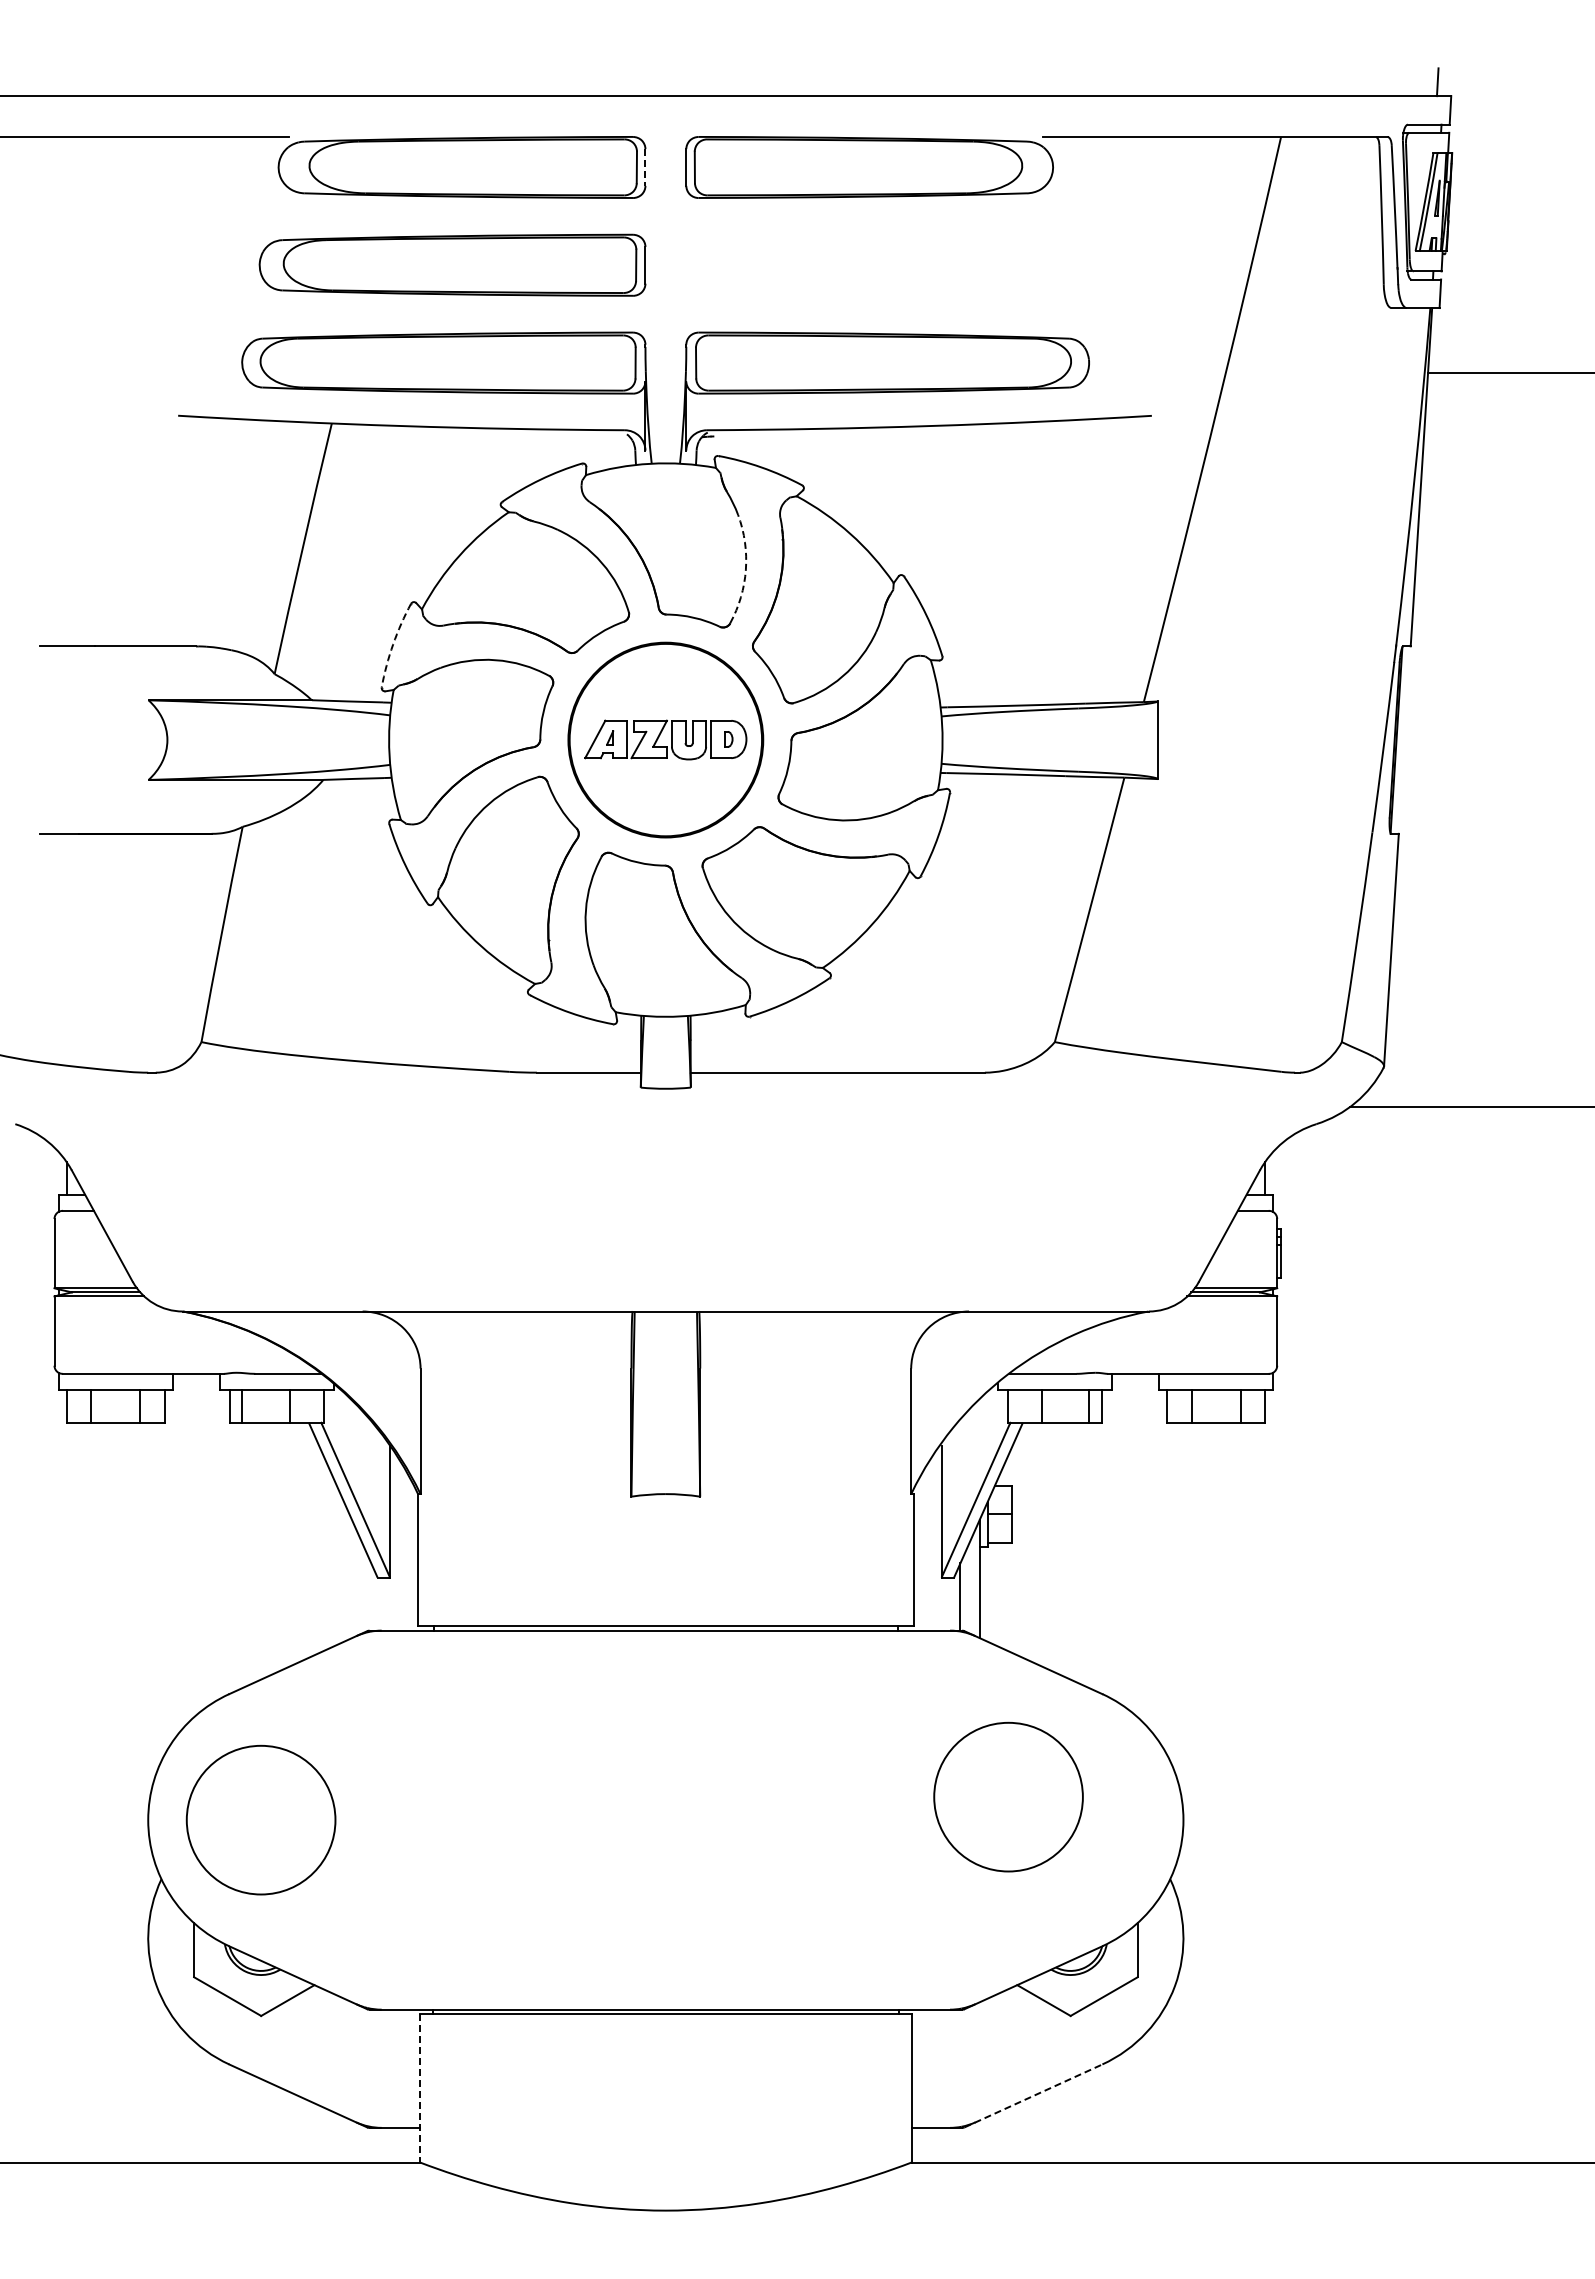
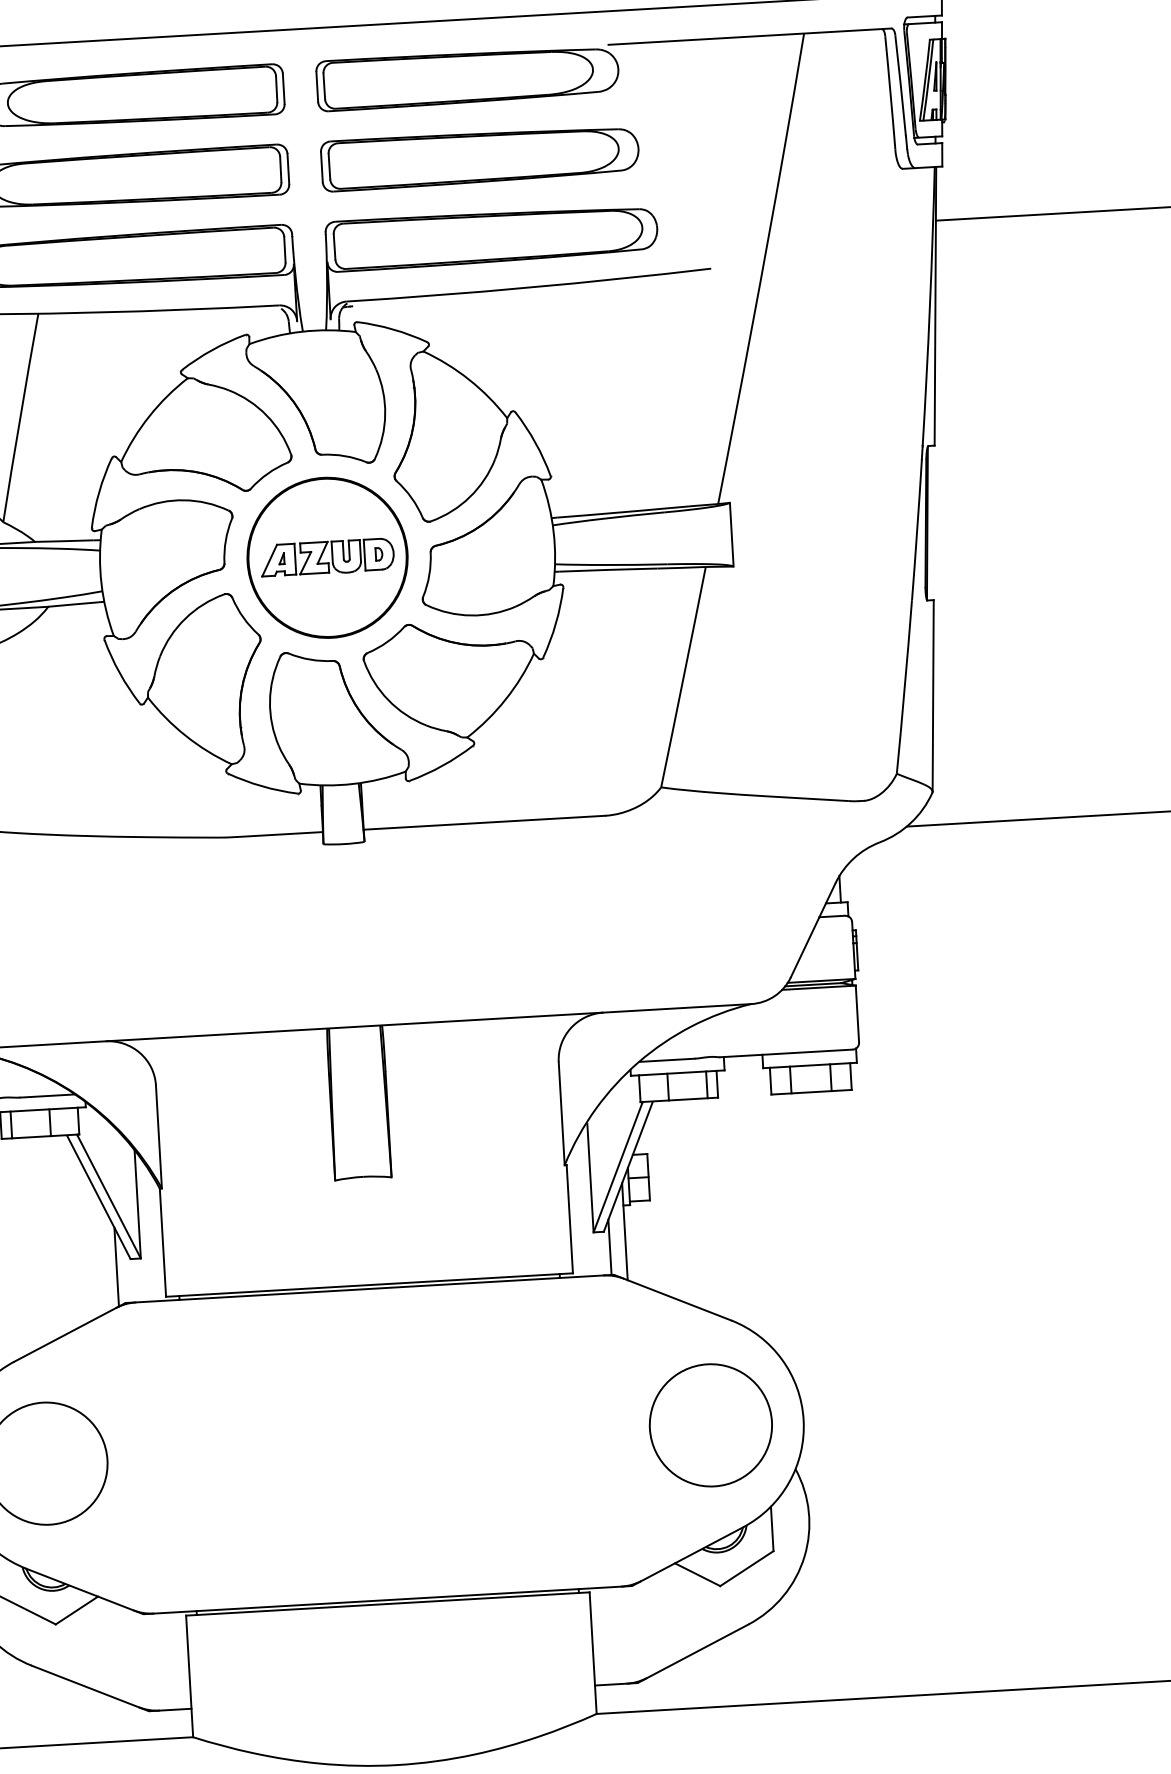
line: (645, 168) -> (283, 89), dashed -> solid
part: (878, 264) -> (479, 157), added
arc: (745, 569) -> (384, 414), dashed -> solid
arc: (393, 644) -> (99, 492), dashed -> solid
line: (360, 1586) -> (116, 1267), added
circle: (1008, 1796) -> (710, 1424), moved
line: (420, 2088) -> (189, 1676), dashed -> solid
line: (1033, 2095) -> (693, 1653), dashed -> solid

